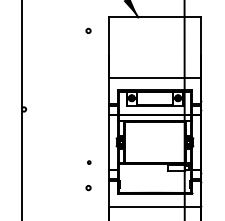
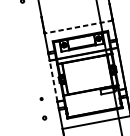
line: (154, 78) -> (78, 27), solid -> dashed
line: (109, 141) -> (53, 80), solid -> dashed

